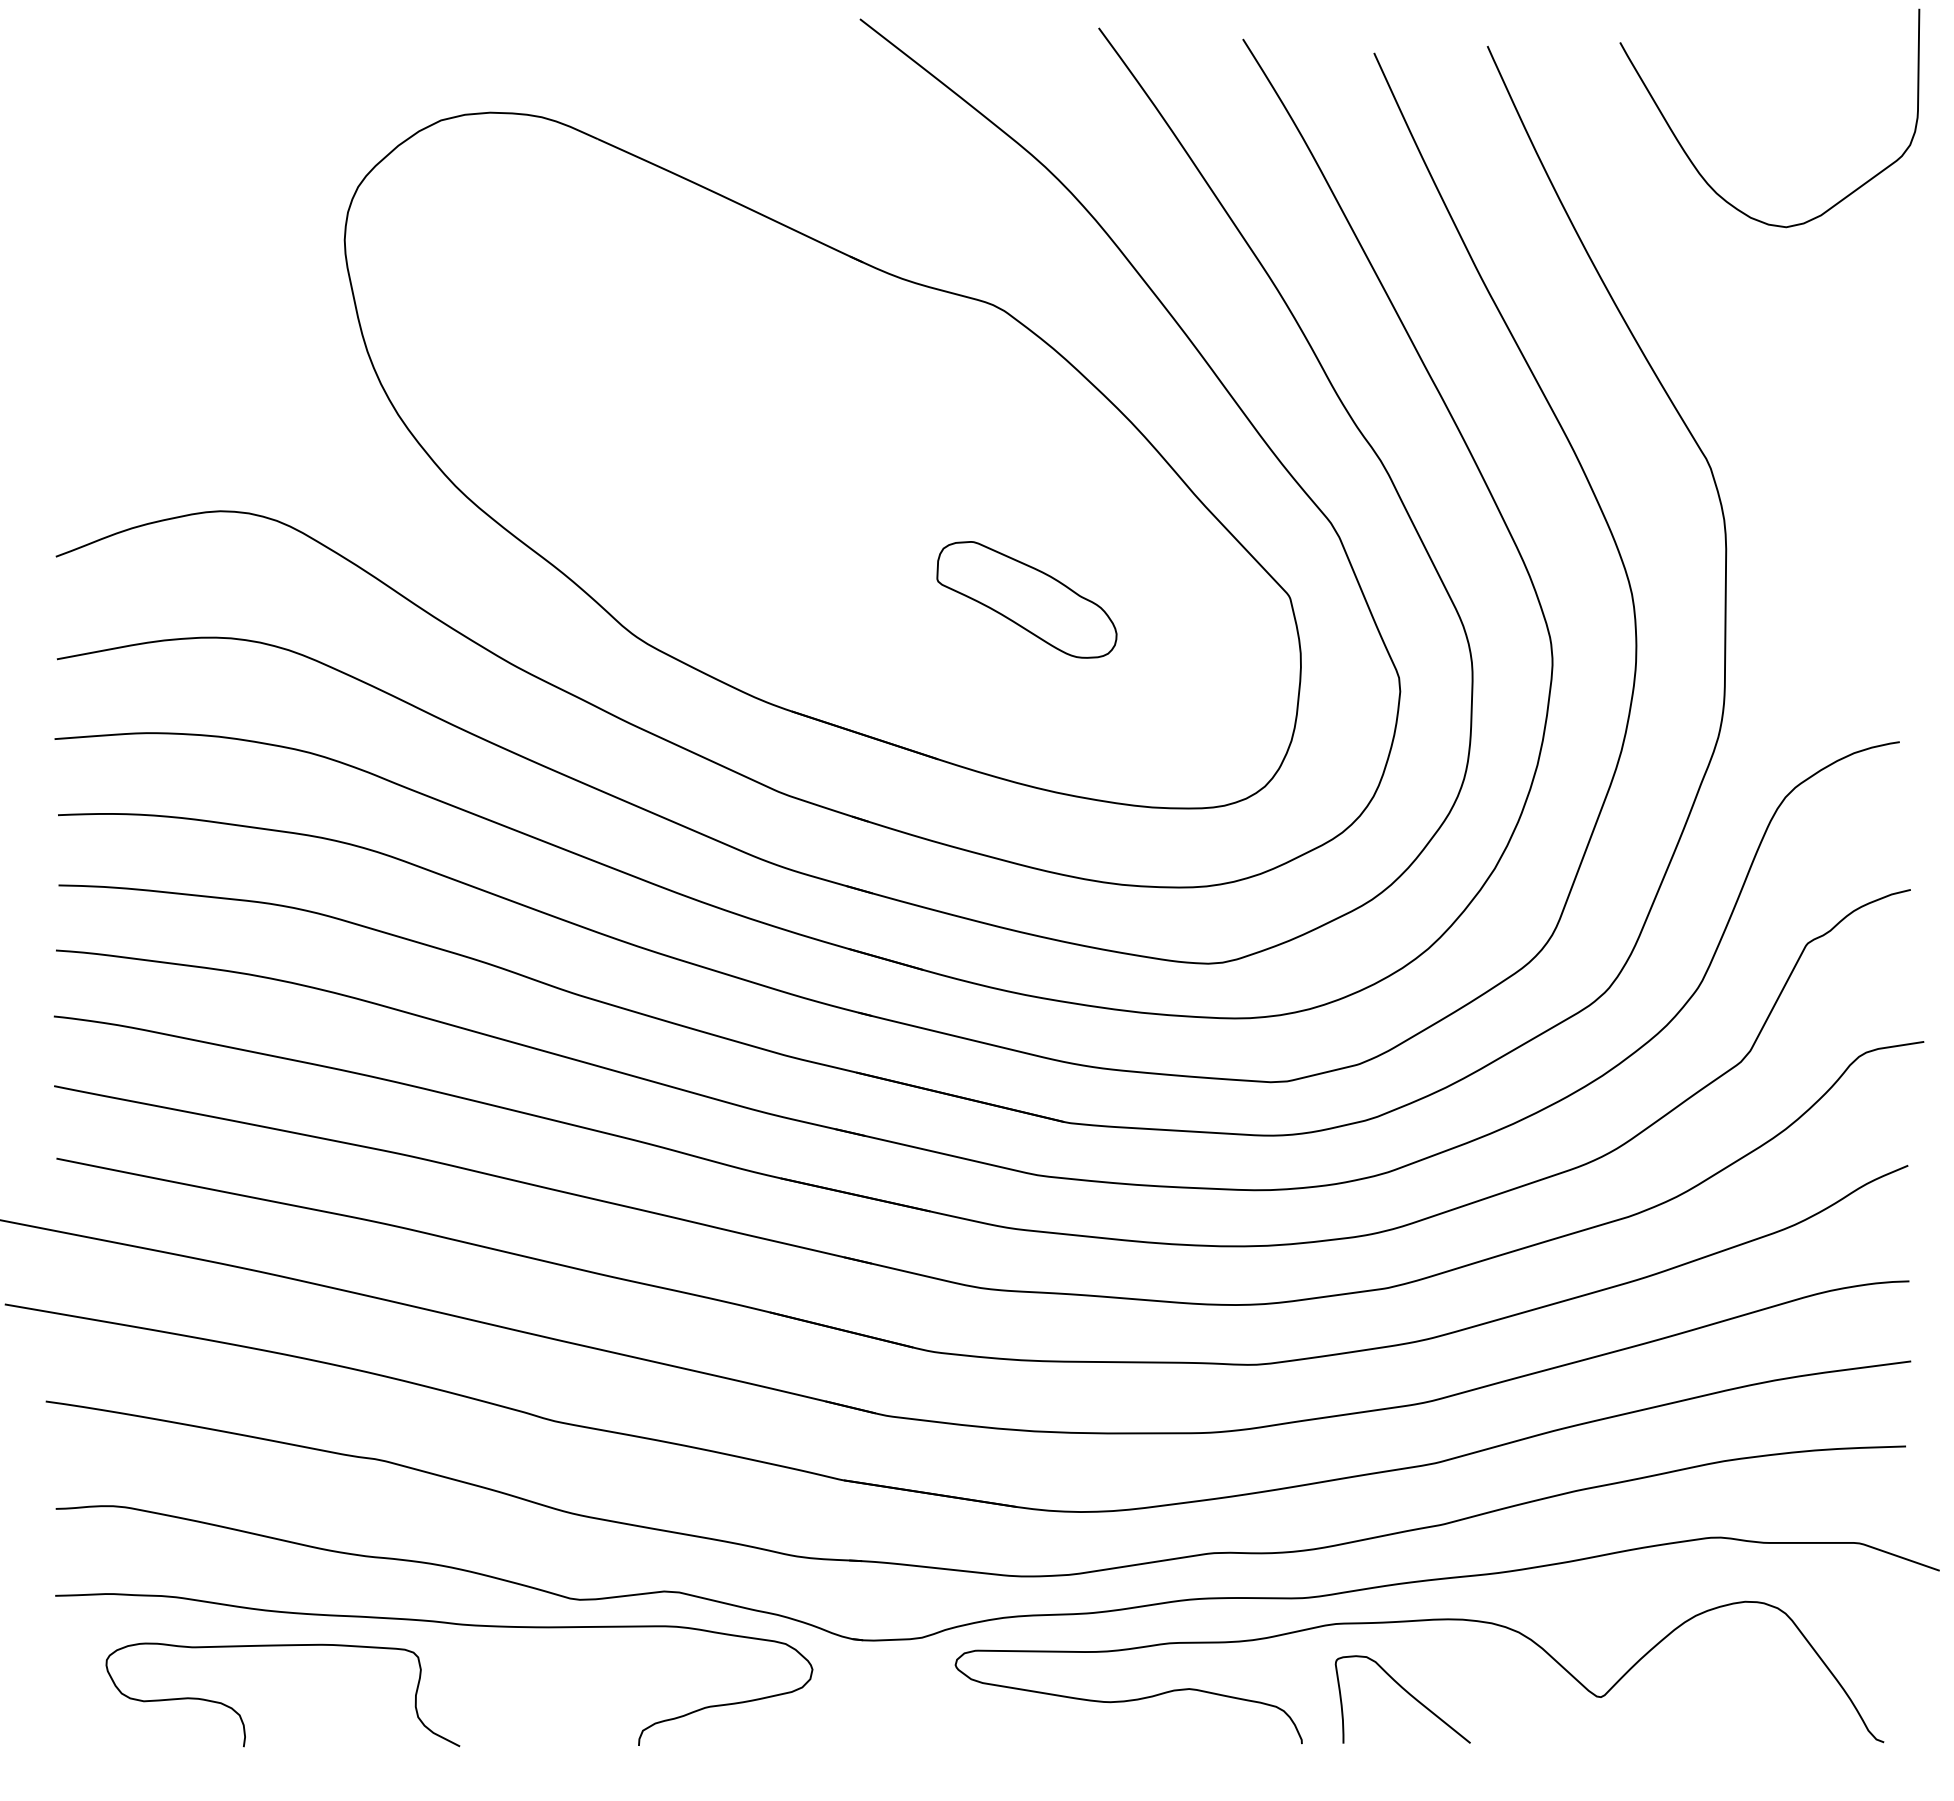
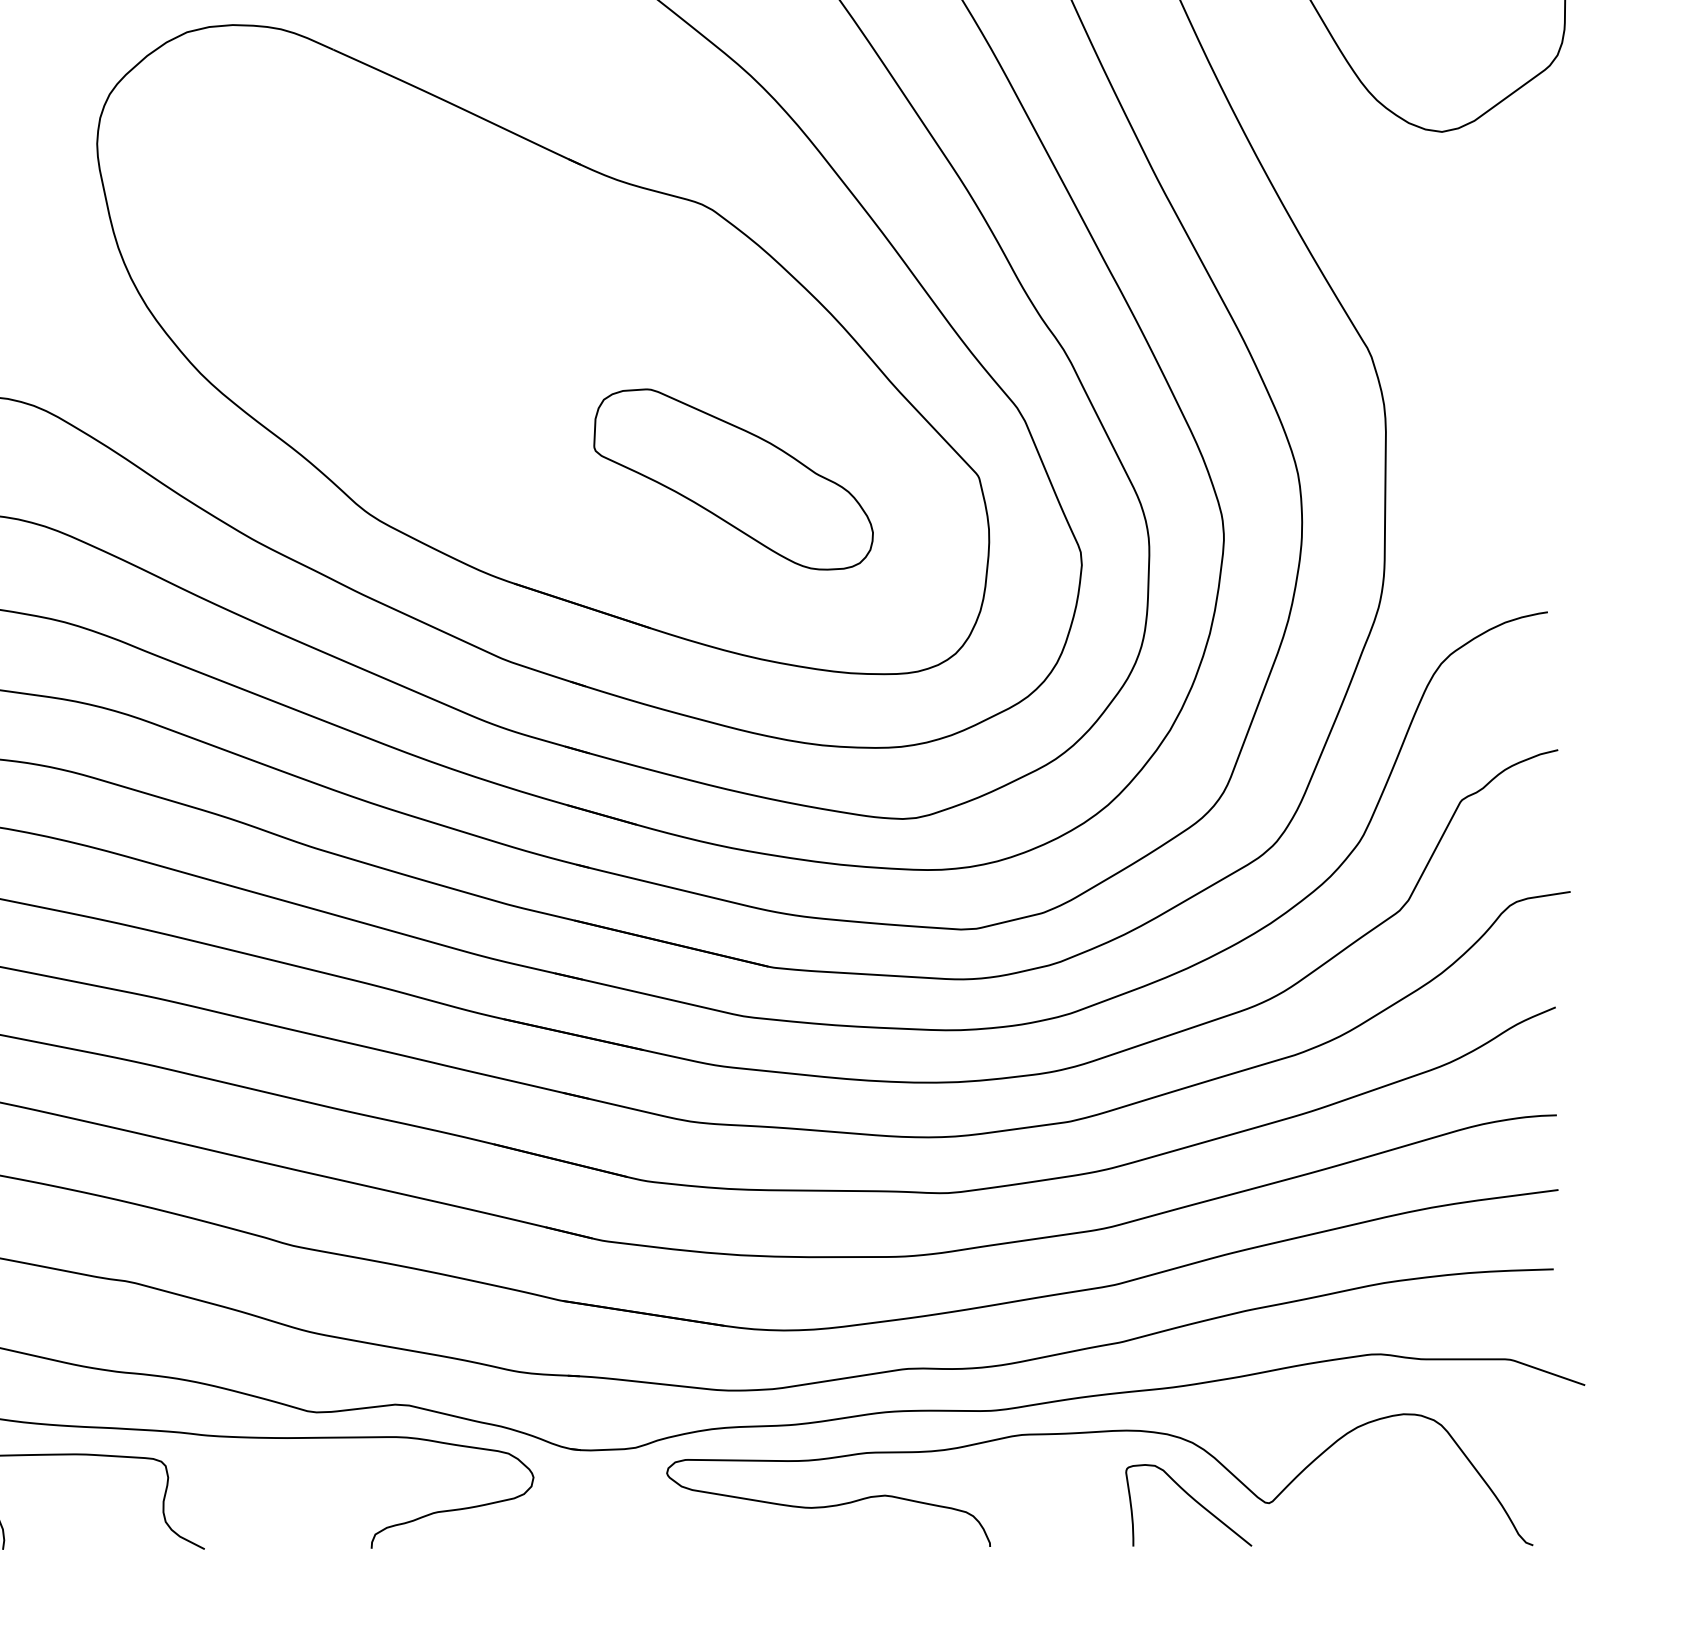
part: (1026, 599) -> (733, 479), size x1.67
curve: (1407, 1693) -> (1193, 1499), moved

